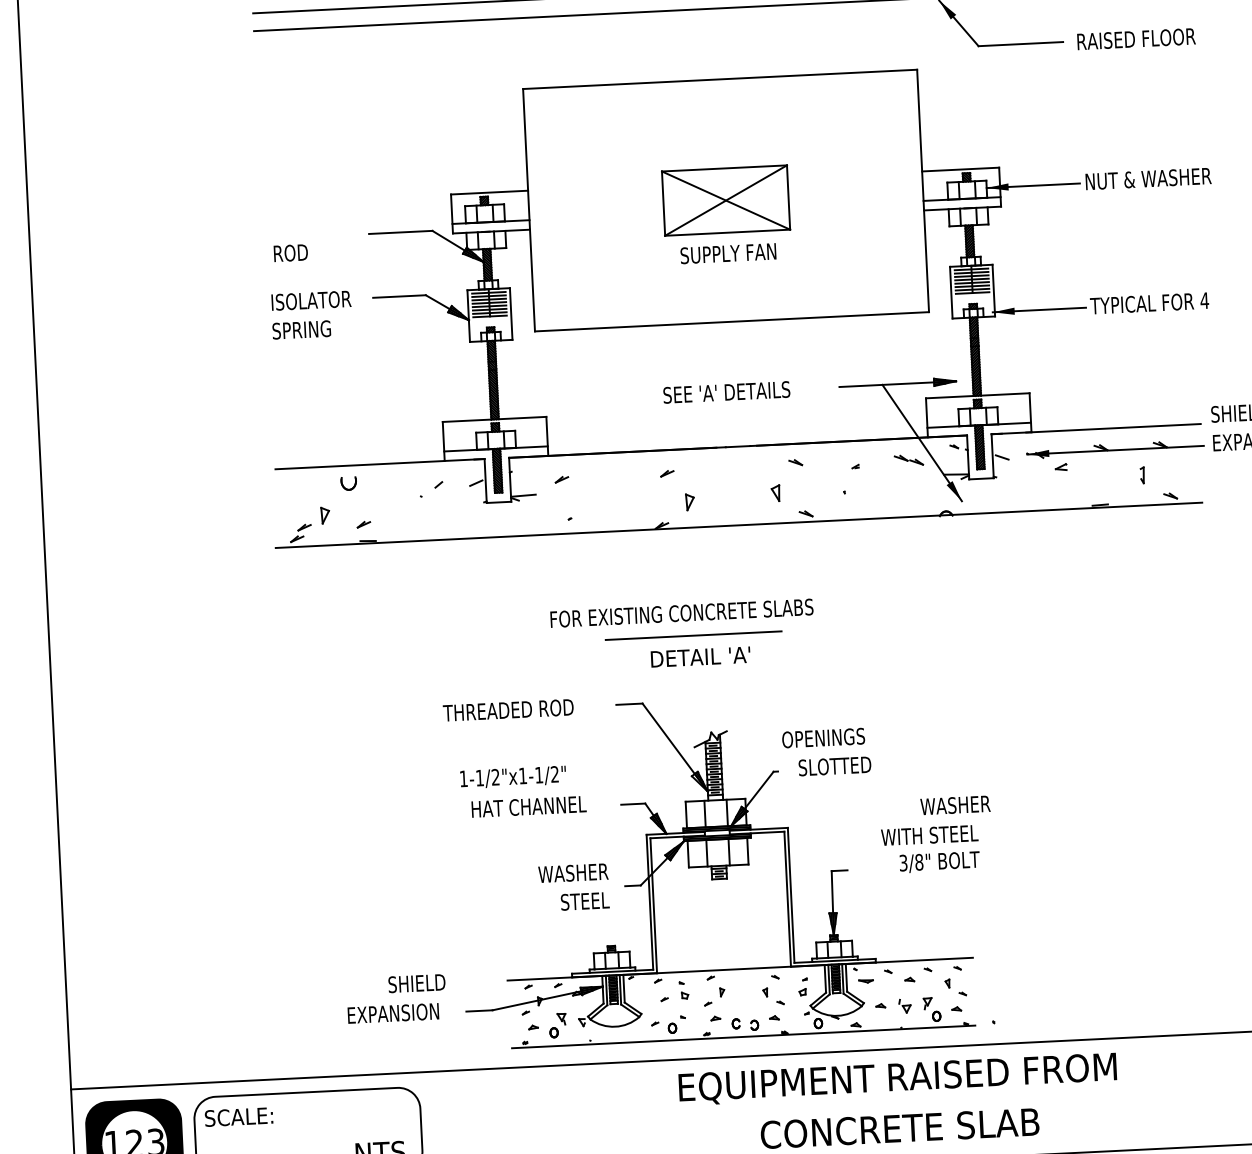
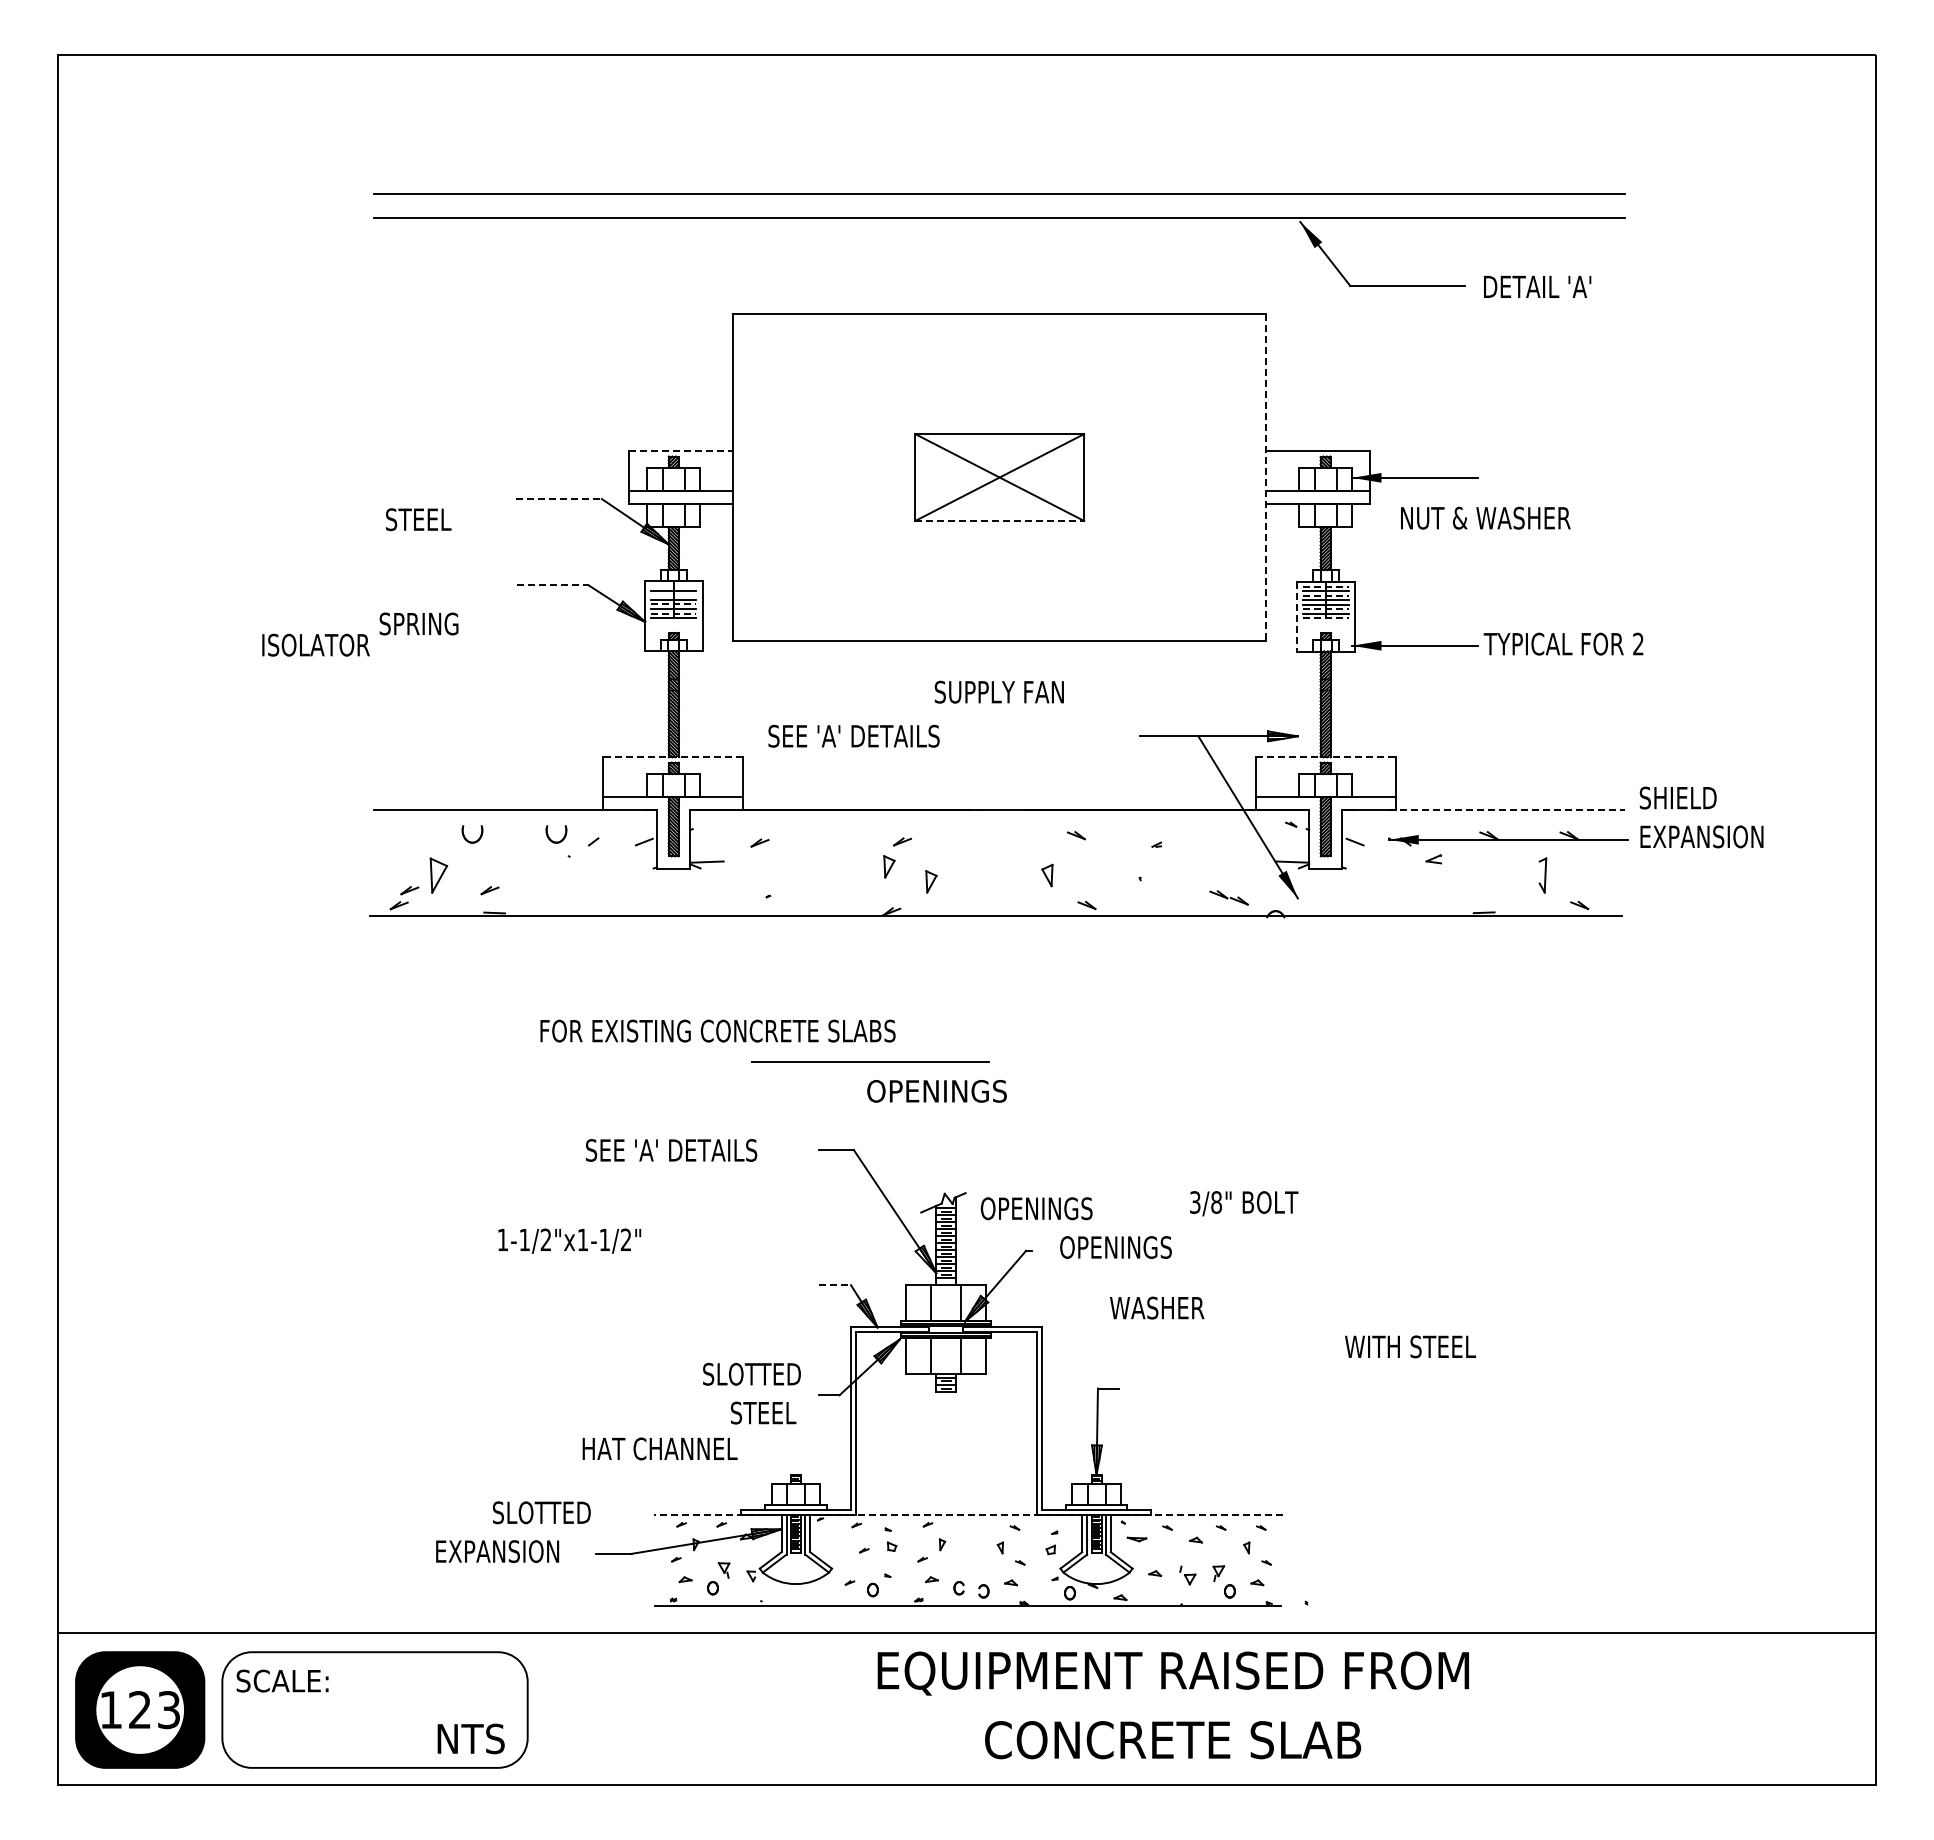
text: (1137, 38) -> (1564, 286), RAISED FLOOR -> DETAIL 'A'
text: (1148, 178) -> (1485, 517), moved
line: (923, 190) -> (1266, 477), solid -> dashed
line: (489, 192) -> (681, 451), solid -> dashed
line: (401, 232) -> (559, 499), solid -> dashed
line: (728, 232) -> (1000, 520), solid -> dashed
text: (297, 252) -> (418, 519), ROD -> STEEL
text: (727, 253) -> (998, 691), moved
line: (971, 269) -> (1326, 586), solid -> dashed
line: (972, 276) -> (1326, 595), solid -> dashed
line: (972, 286) -> (1326, 609), solid -> dashed
line: (951, 292) -> (1297, 616), solid -> dashed
line: (488, 293) -> (673, 586), removed
line: (972, 293) -> (1326, 618), solid -> dashed
line: (399, 296) -> (553, 585), solid -> dashed
line: (488, 299) -> (673, 595), removed
text: (310, 300) -> (315, 644), moved
text: (1204, 300) -> (1638, 643), 4 -> 2
line: (489, 306) -> (673, 604), solid -> dashed
line: (489, 312) -> (673, 613), solid -> dashed
text: (726, 391) -> (853, 735), moved
line: (977, 395) -> (1326, 757), solid -> dashed
line: (494, 419) -> (673, 757), solid -> dashed
line: (1113, 428) -> (1507, 810), solid -> dashed
part: (908, 460) -> (1228, 897), moved
part: (1142, 475) -> (1543, 875), size x1.6
part: (411, 485) -> (556, 841), added
part: (658, 492) -> (889, 866), added
part: (325, 515) -> (438, 875), size x1.6
text: (681, 612) -> (717, 1030), moved
line: (693, 635) -> (870, 1061), moved
text: (701, 656) -> (936, 1090), DETAIL 'A' -> OPENINGS
text: (508, 710) -> (672, 1150), THREADED ROD -> SEE 'A' DETAILS
text: (823, 737) -> (1036, 1208), moved
text: (839, 766) -> (1115, 1247), SLOTTED -> OPENINGS
text: (513, 776) -> (569, 1240), moved
line: (633, 804) -> (835, 1285), solid -> dashed
text: (955, 804) -> (1157, 1307), moved
text: (528, 806) -> (659, 1448), moved
text: (929, 835) -> (1410, 1346), moved
text: (939, 862) -> (1244, 1203), moved
text: (574, 872) -> (751, 1373), WASHER -> SLOTTED
line: (739, 969) -> (967, 1514), solid -> dashed
text: (430, 982) -> (549, 1512), SHIELD -> SLOTTED

